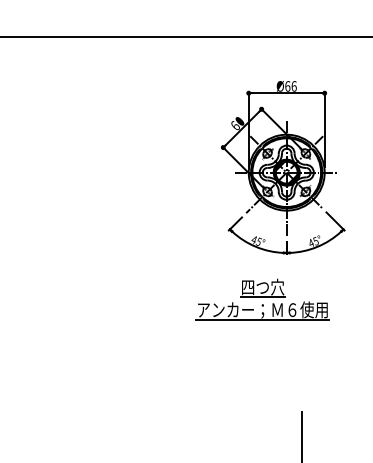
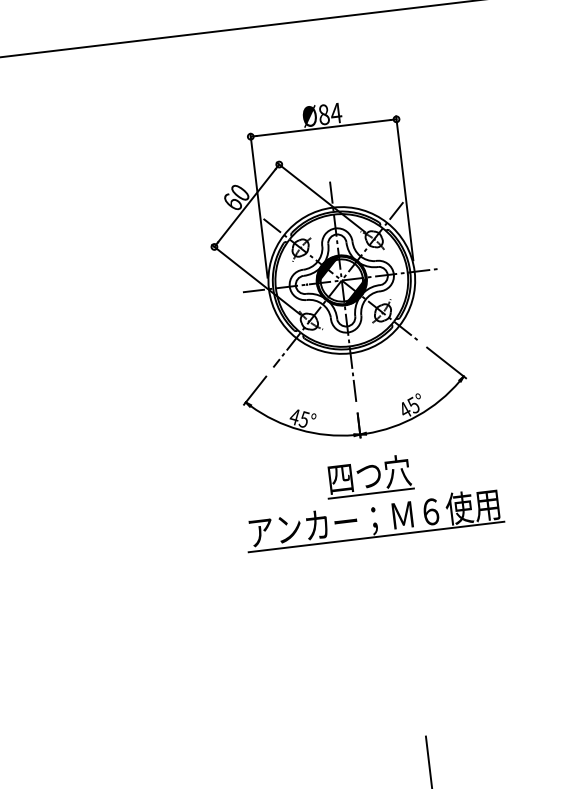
text: (290, 86) -> (329, 114), Ø66 -> Ø84
part: (262, 299) -> (371, 498), moved

